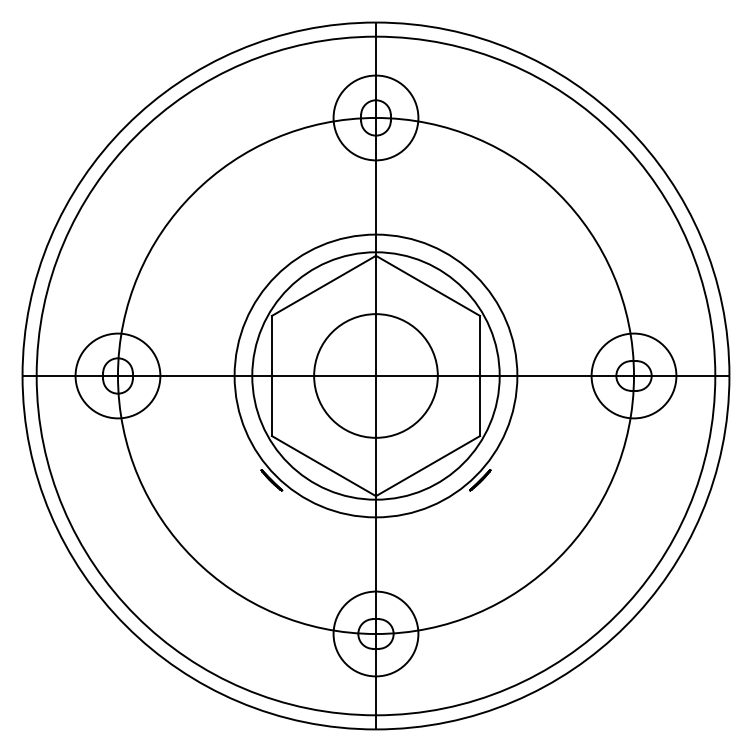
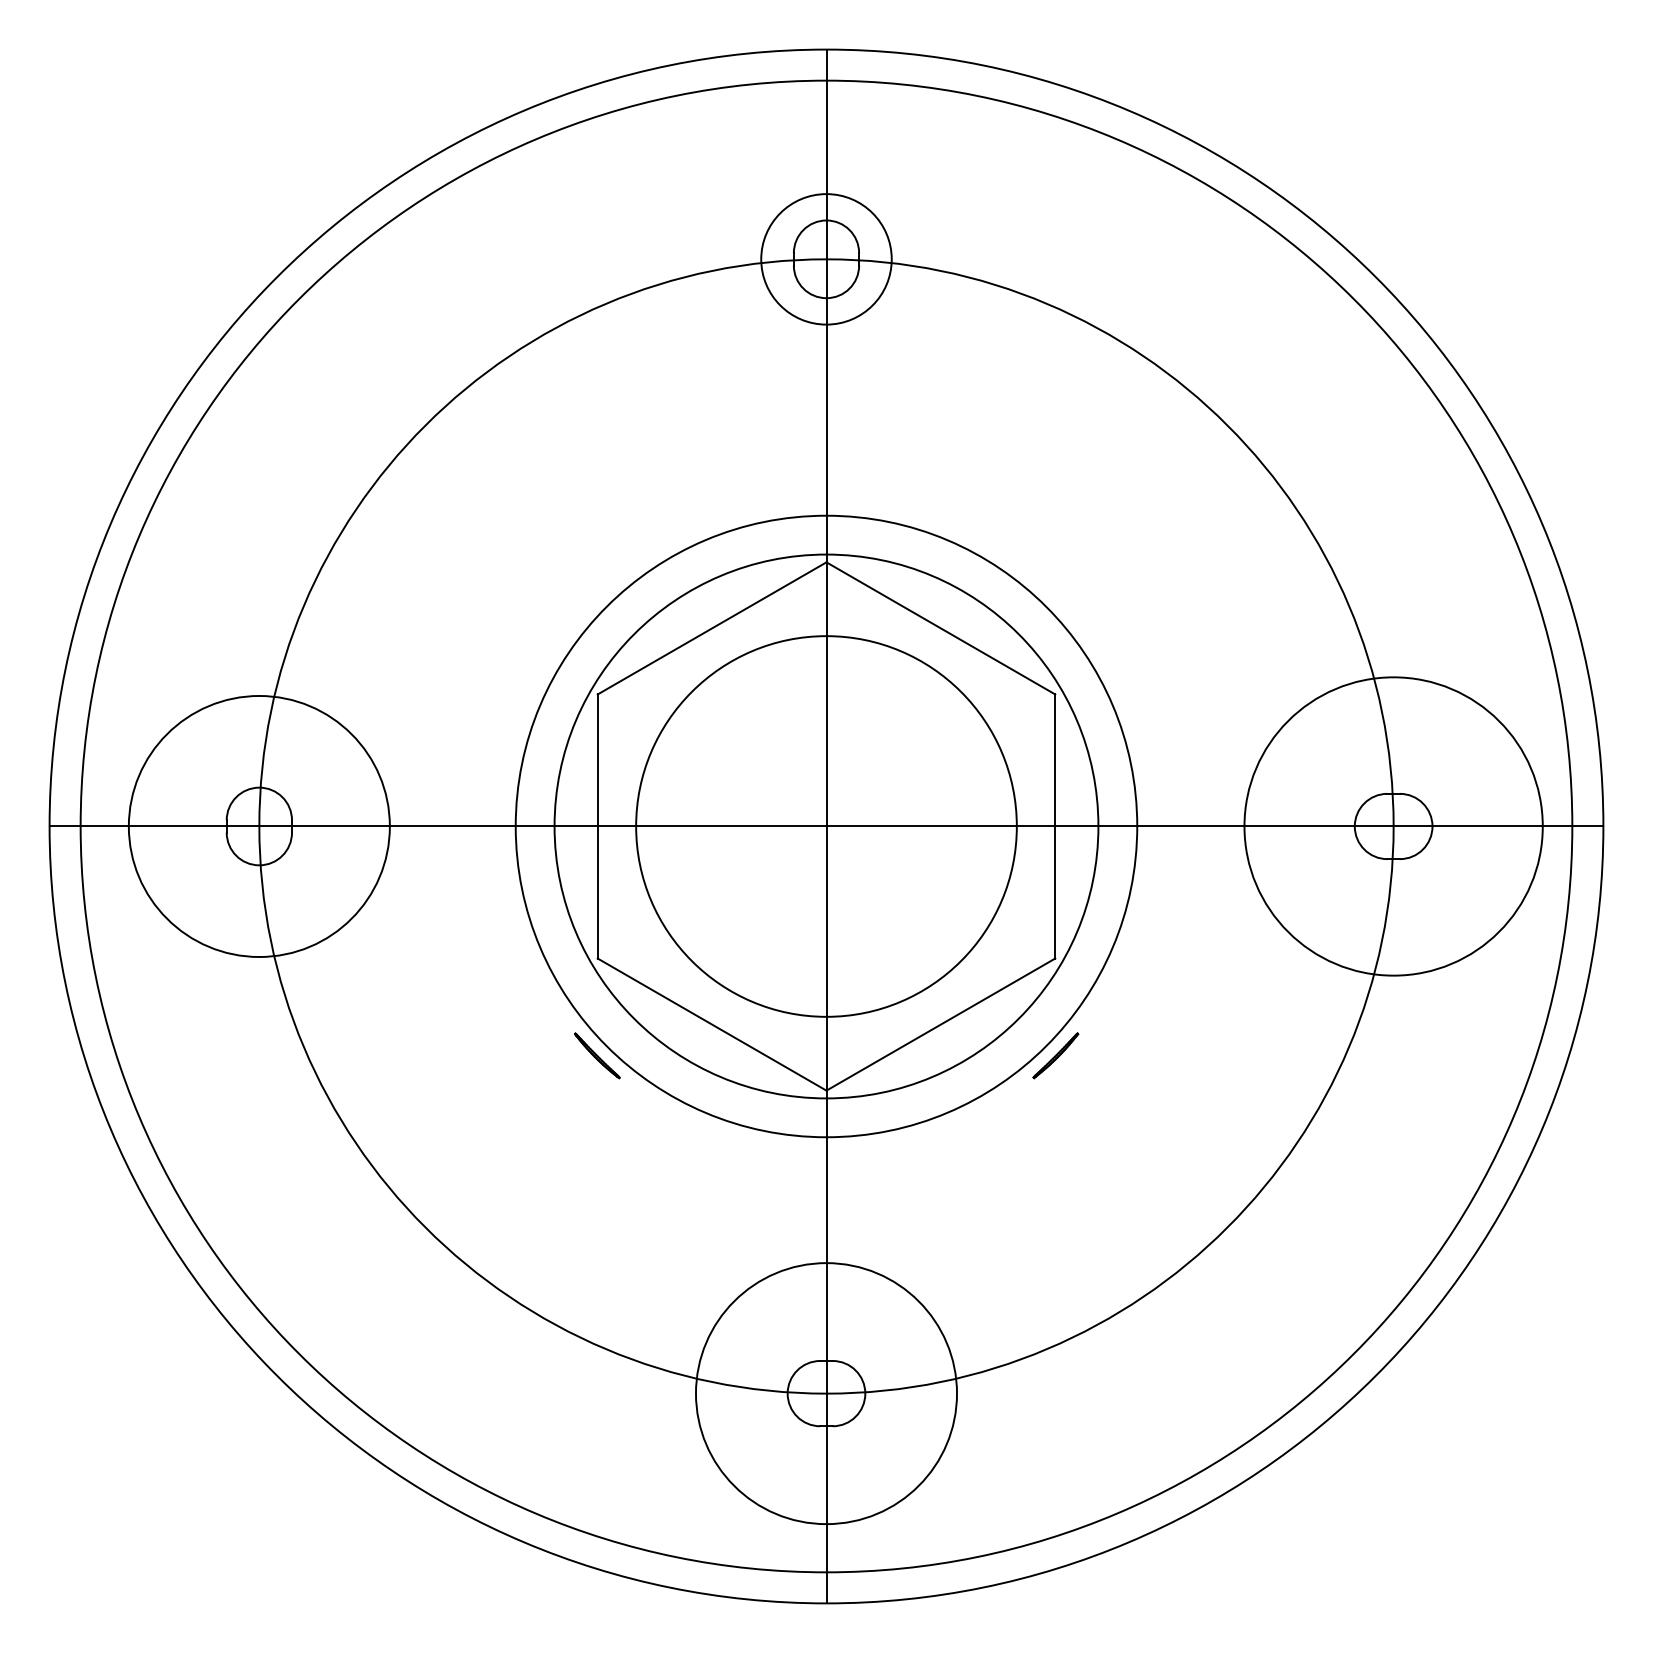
circle: (375, 117) -> (825, 258), size x0.7
circle: (117, 375) -> (258, 825), size x1.4
circle: (375, 375) -> (825, 825), size x1.4
circle: (633, 375) -> (1392, 825), size x1.6
circle: (375, 633) -> (825, 1392), size x1.4

